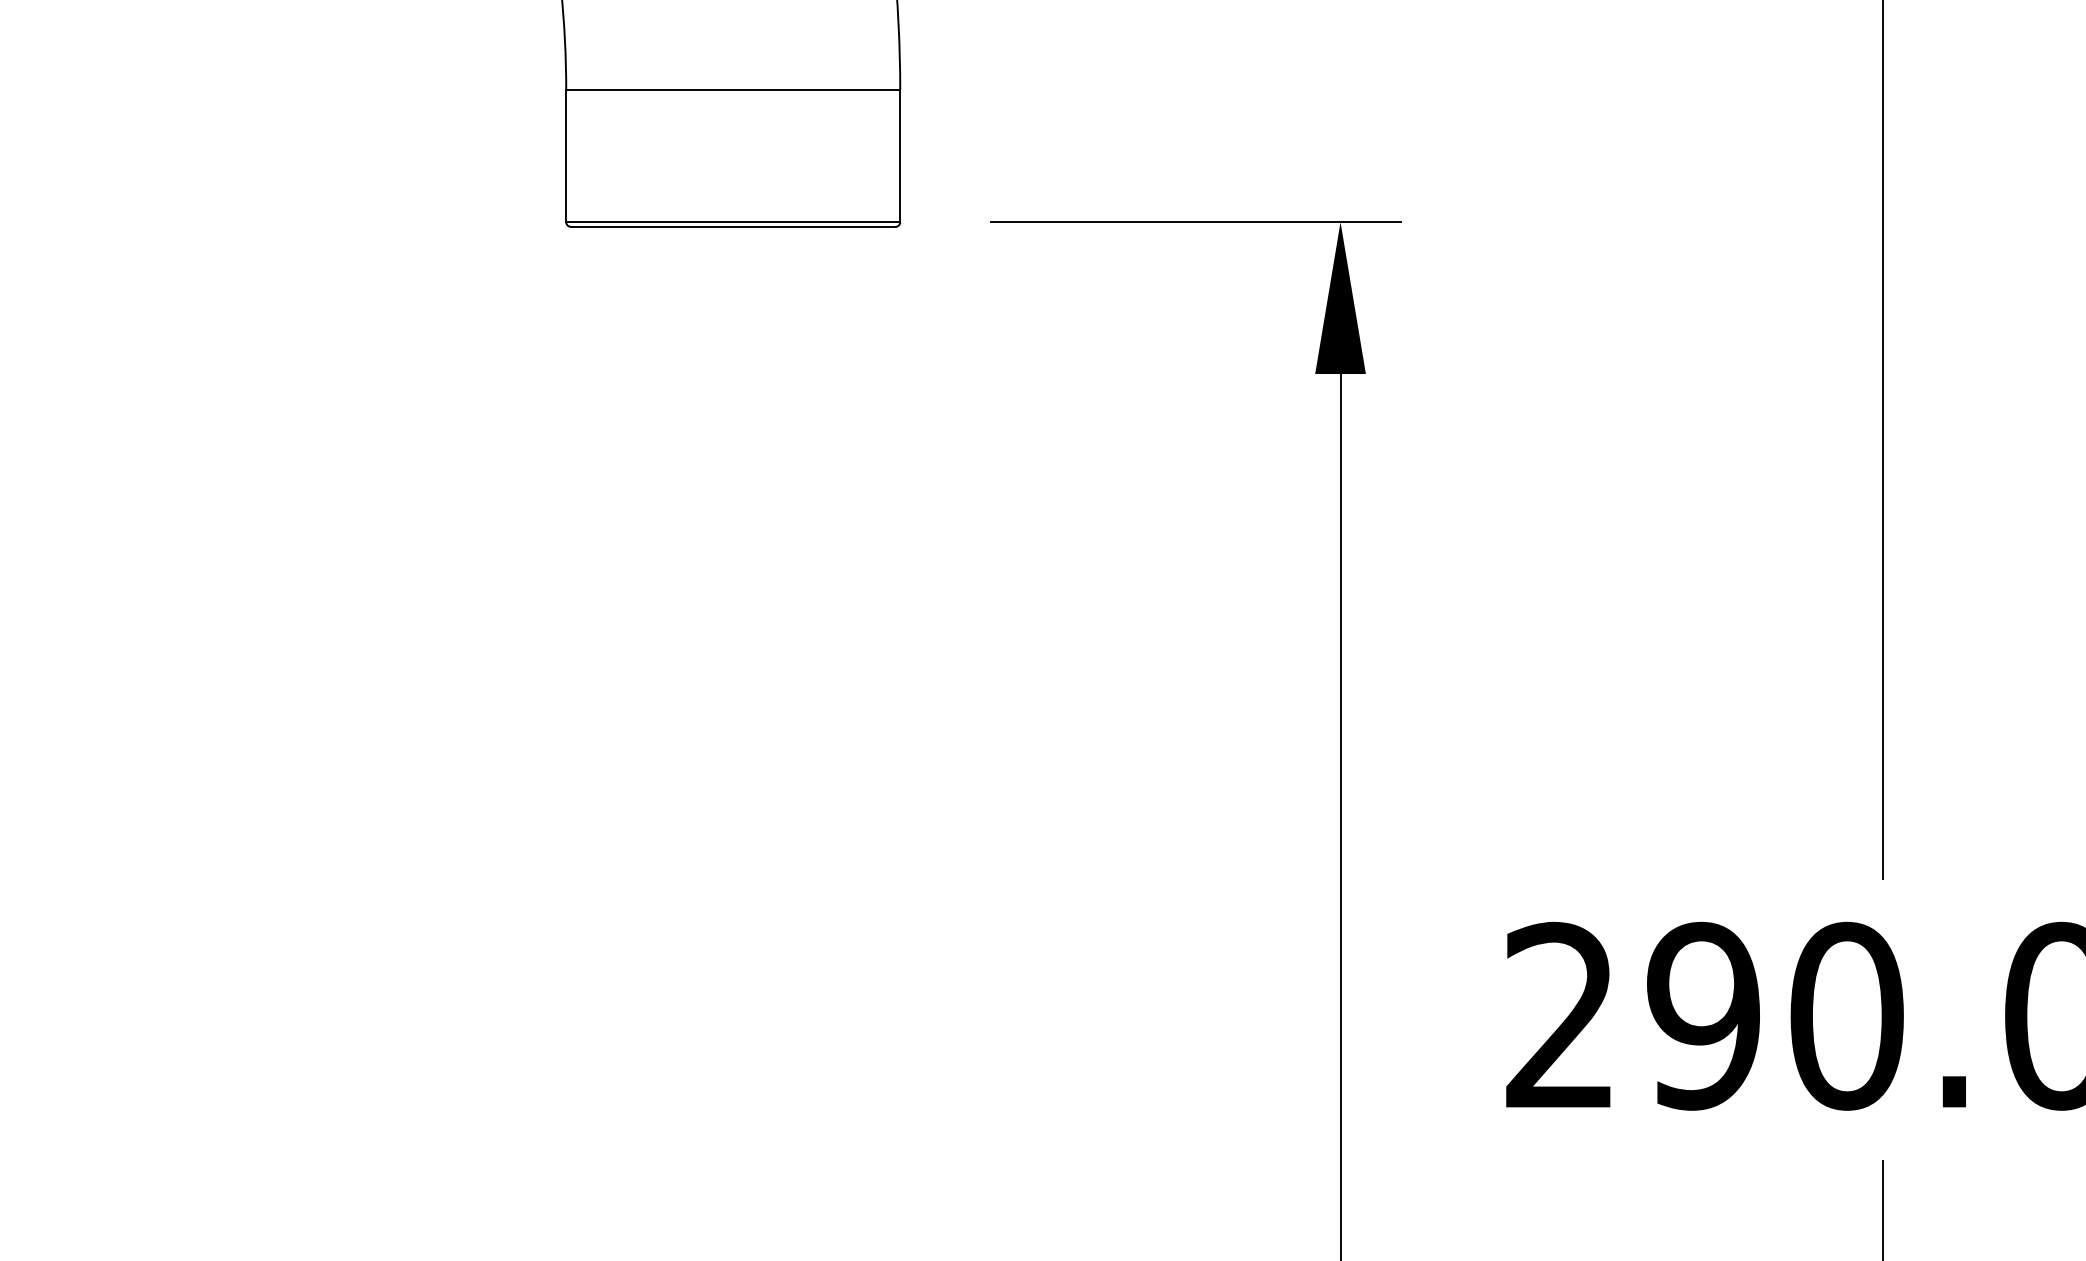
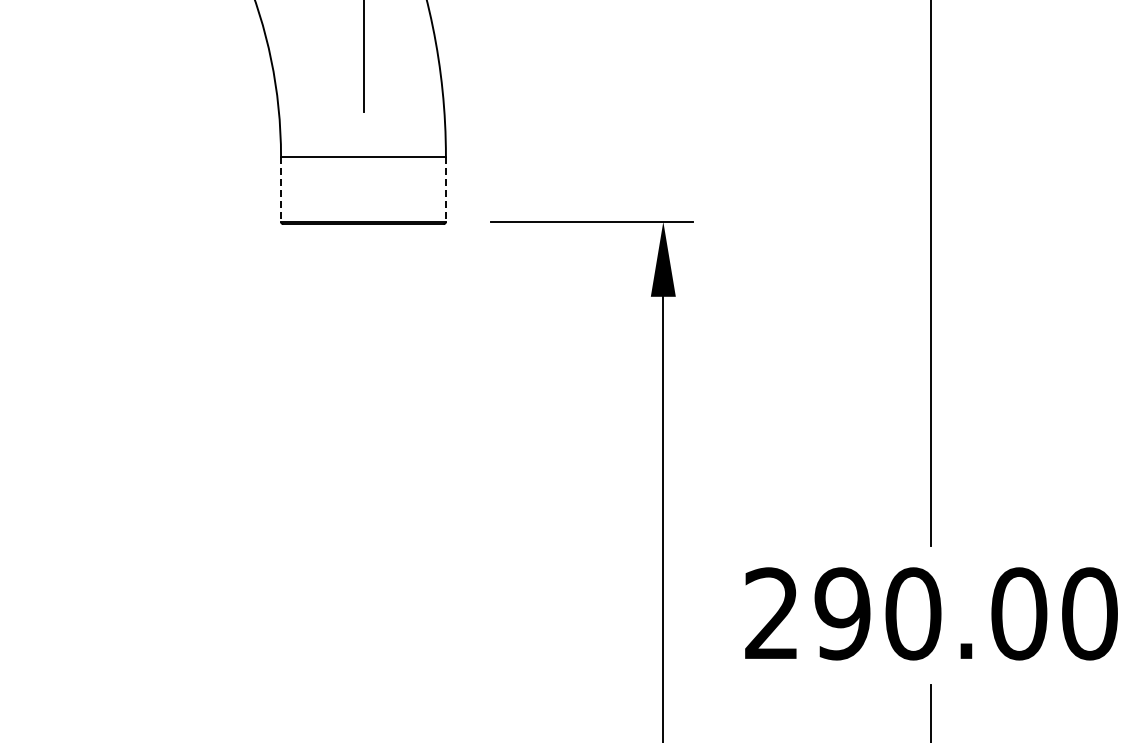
line: (567, 156) -> (281, 189), solid -> dashed
line: (899, 156) -> (445, 189), solid -> dashed

